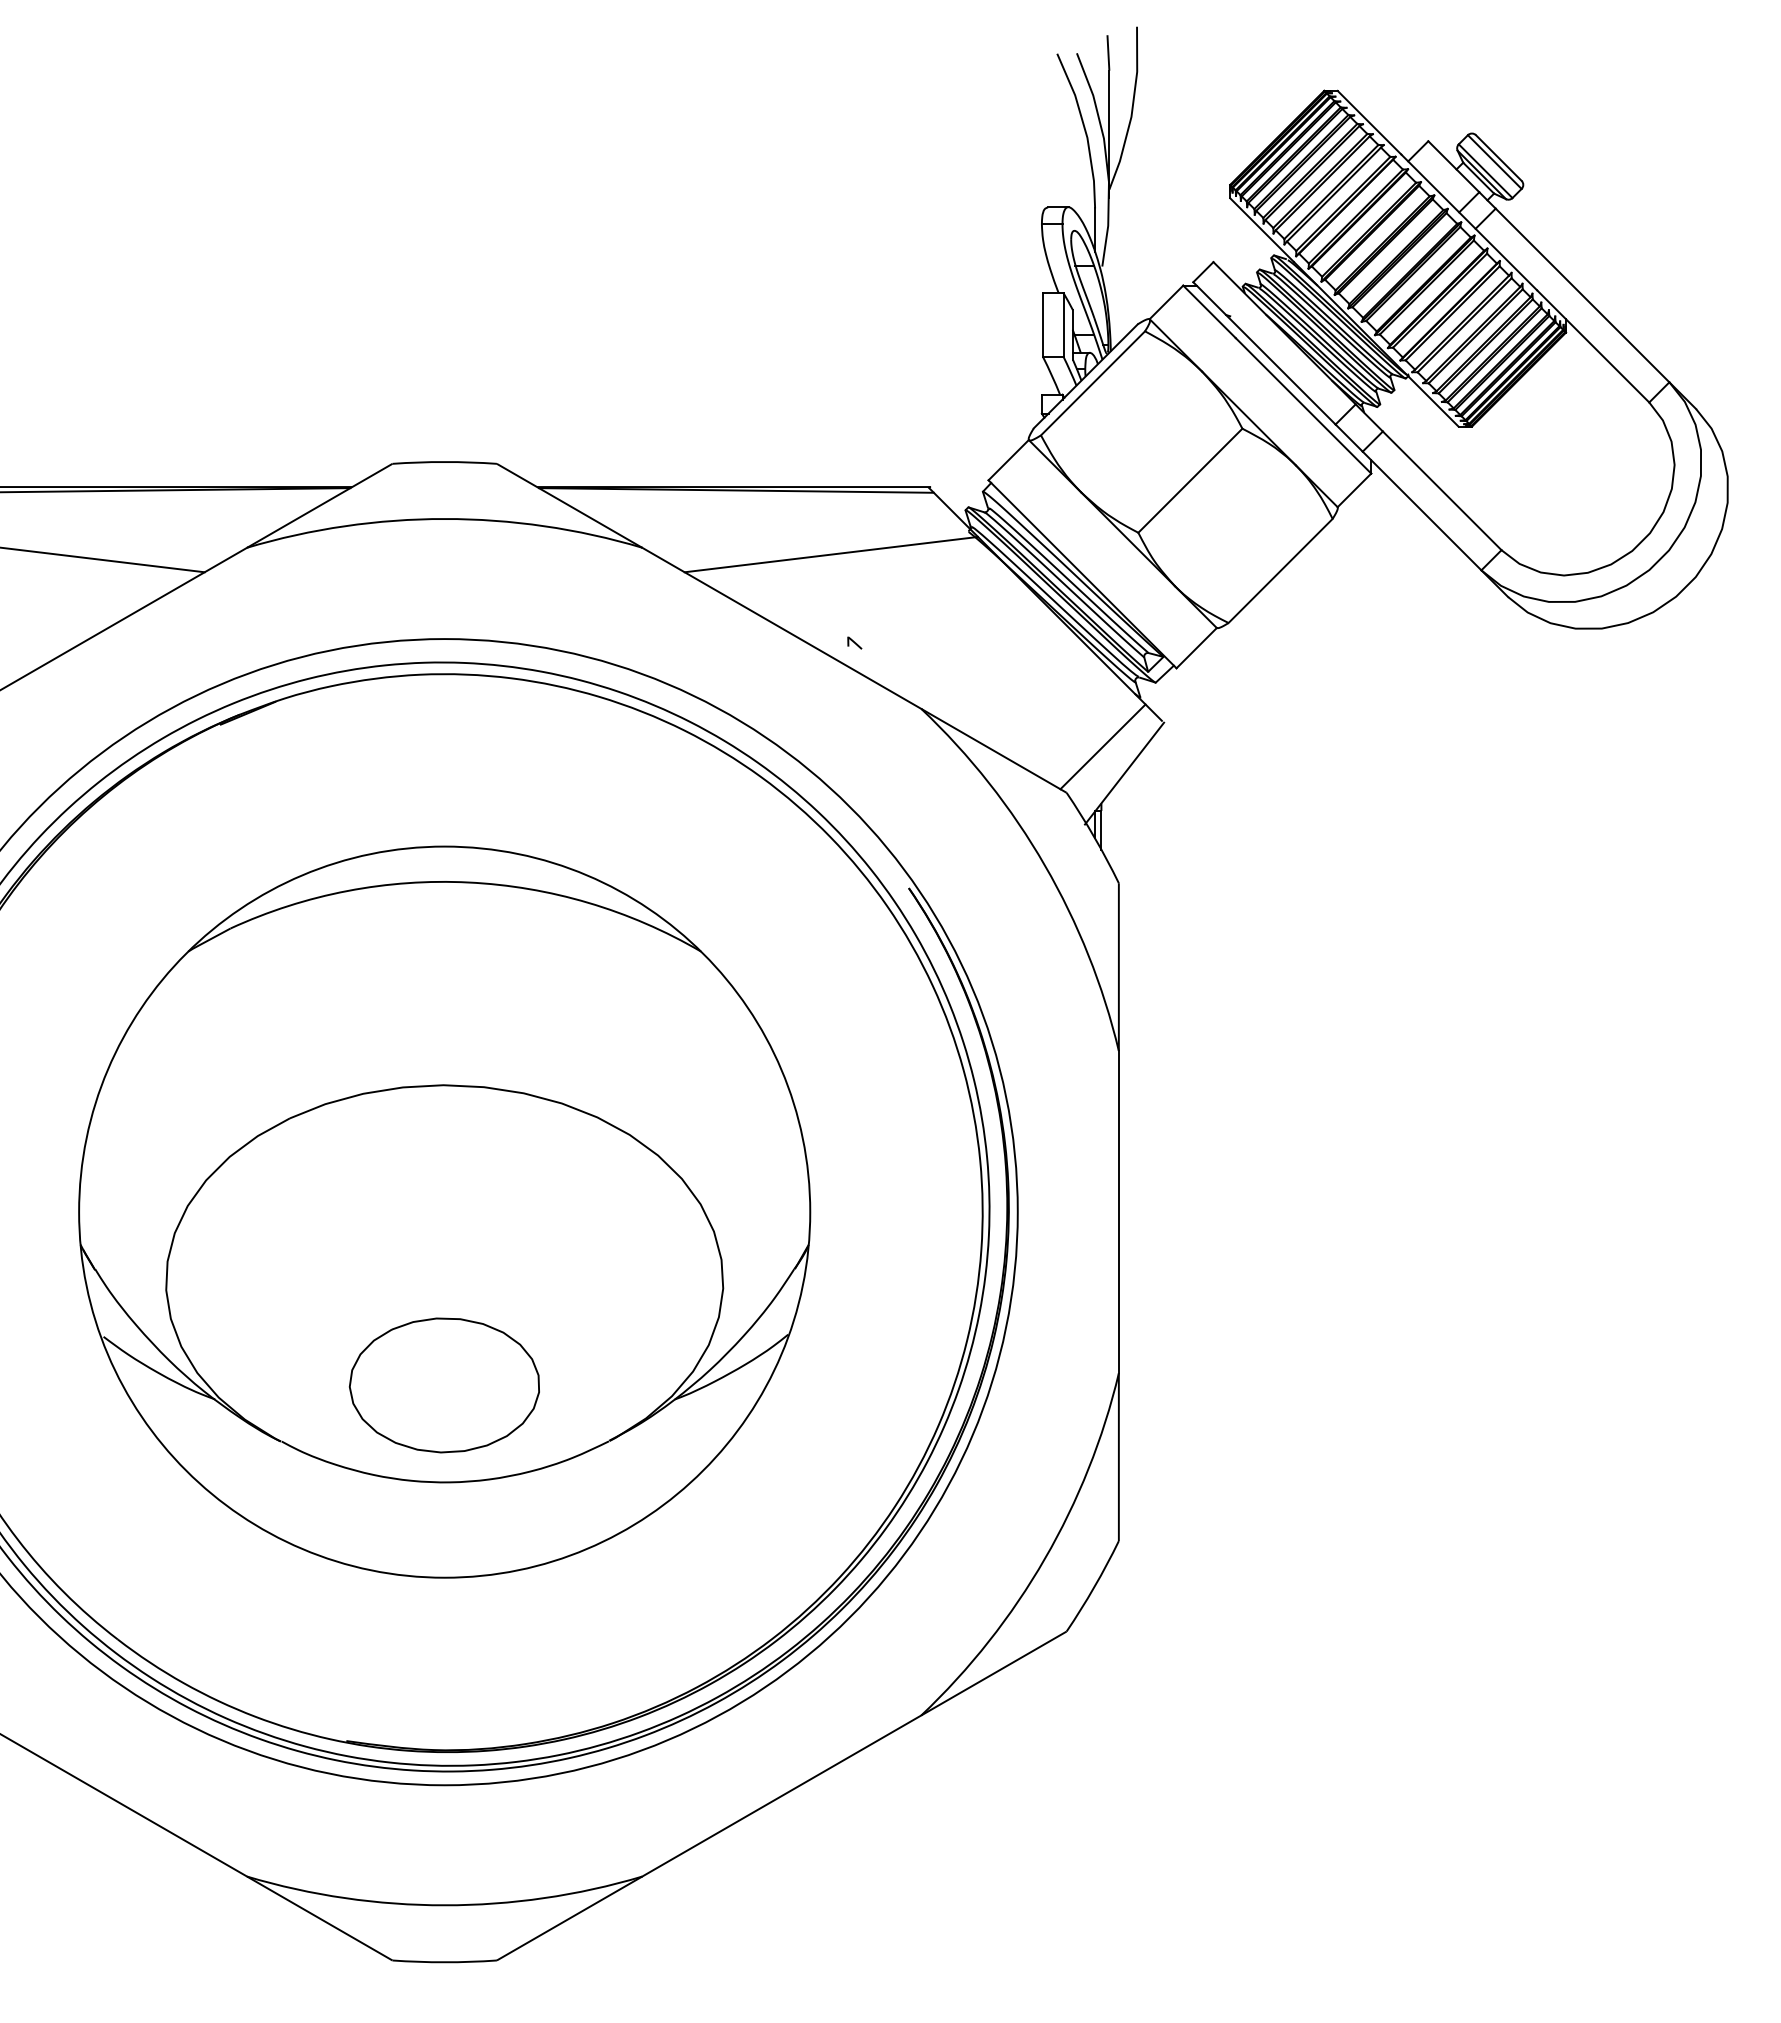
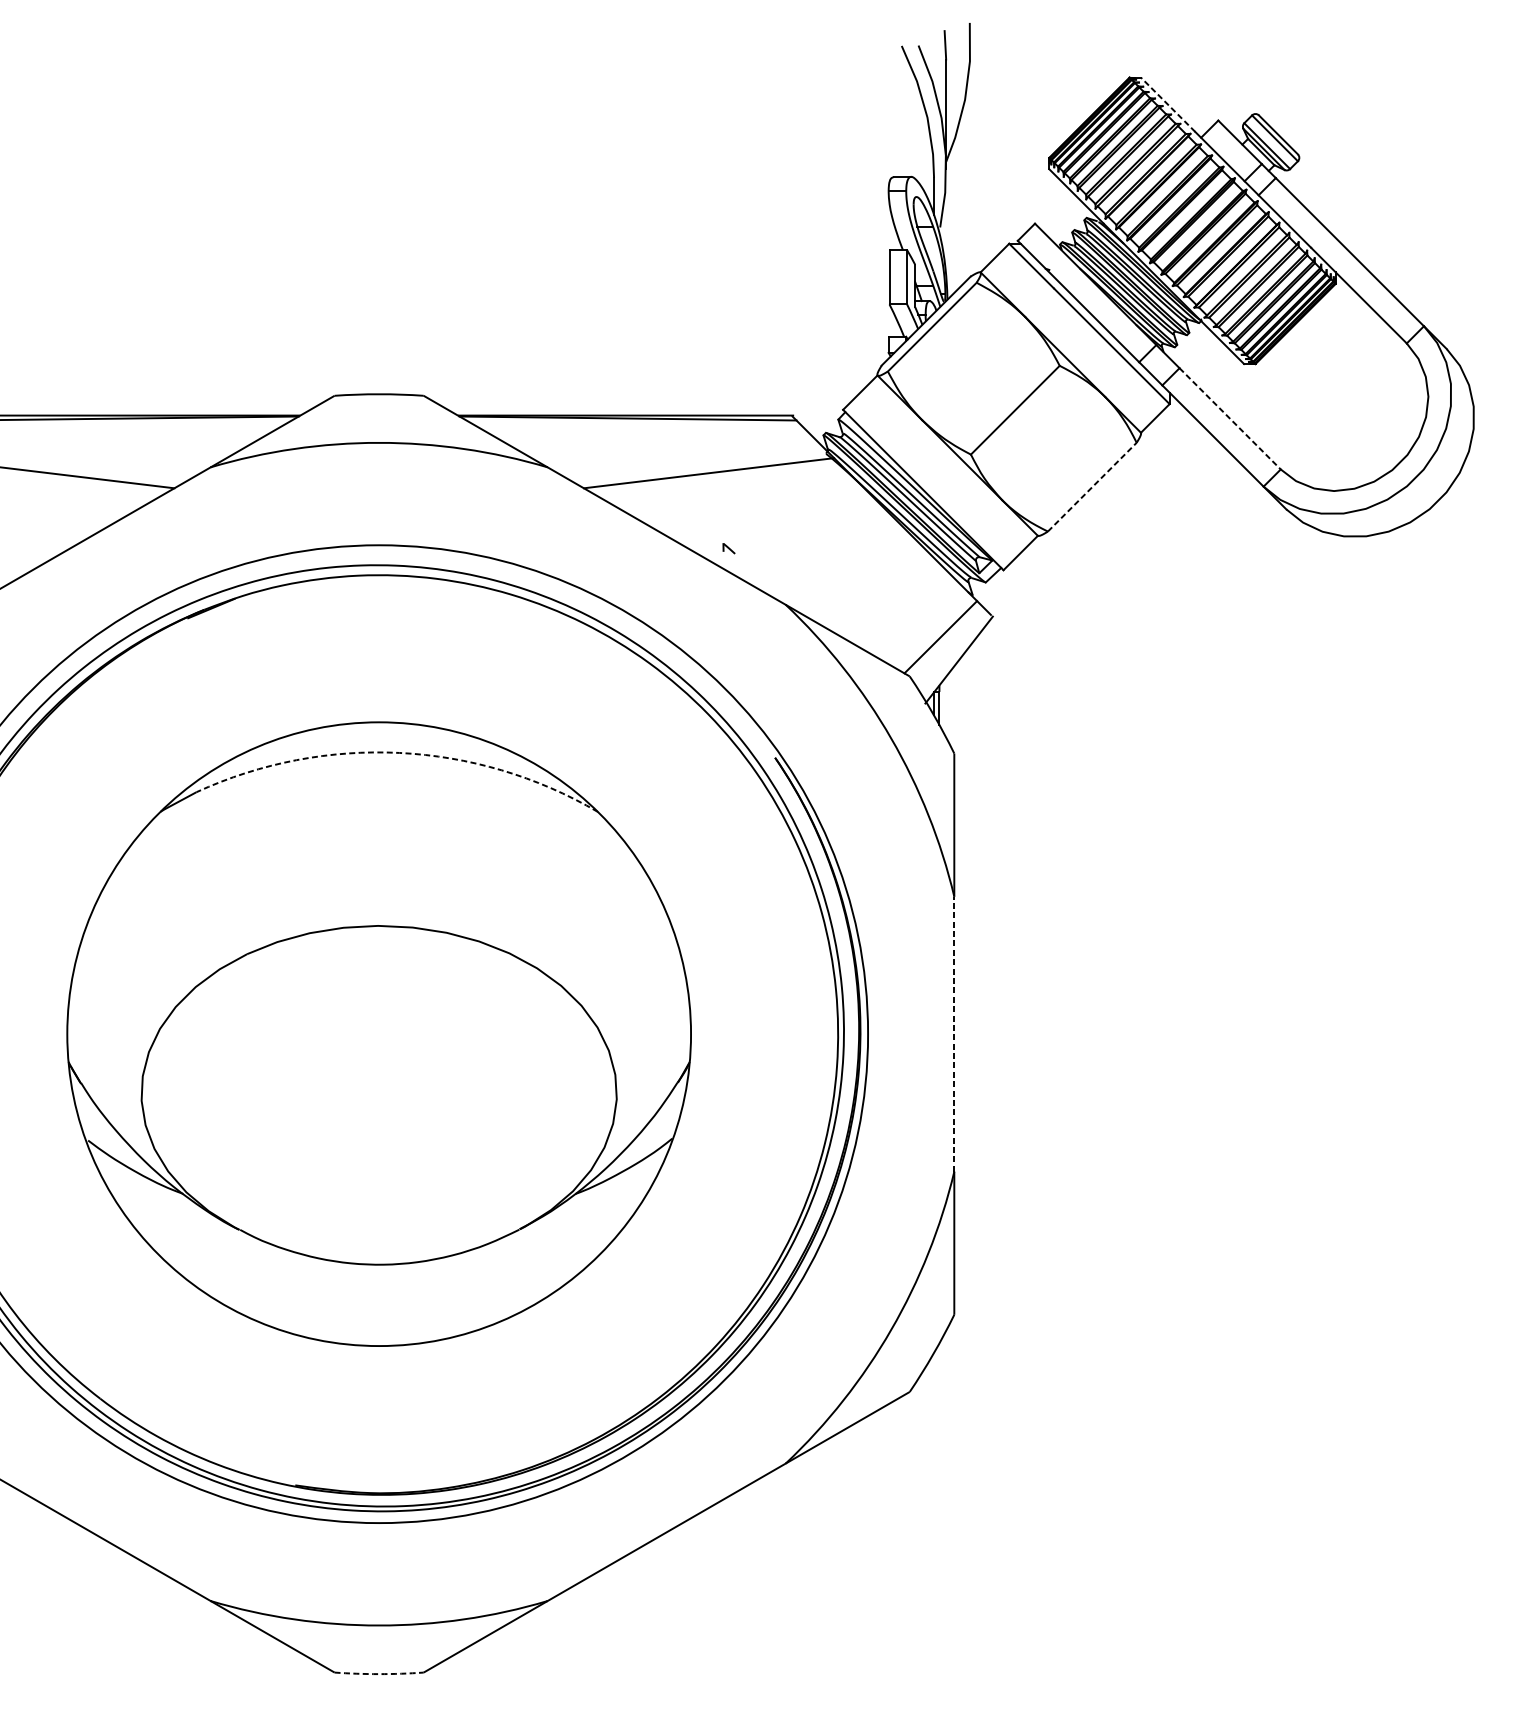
line: (1369, 122) -> (1168, 104), solid -> dashed
line: (1442, 490) -> (1230, 418), solid -> dashed
line: (1280, 570) -> (1092, 486), solid -> dashed
arc: (468, 882) -> (399, 752), solid -> dashed
line: (1118, 1211) -> (954, 1033), solid -> dashed
part: (443, 1385) -> (378, 1182), removed
arc: (444, 1962) -> (379, 1674), solid -> dashed

